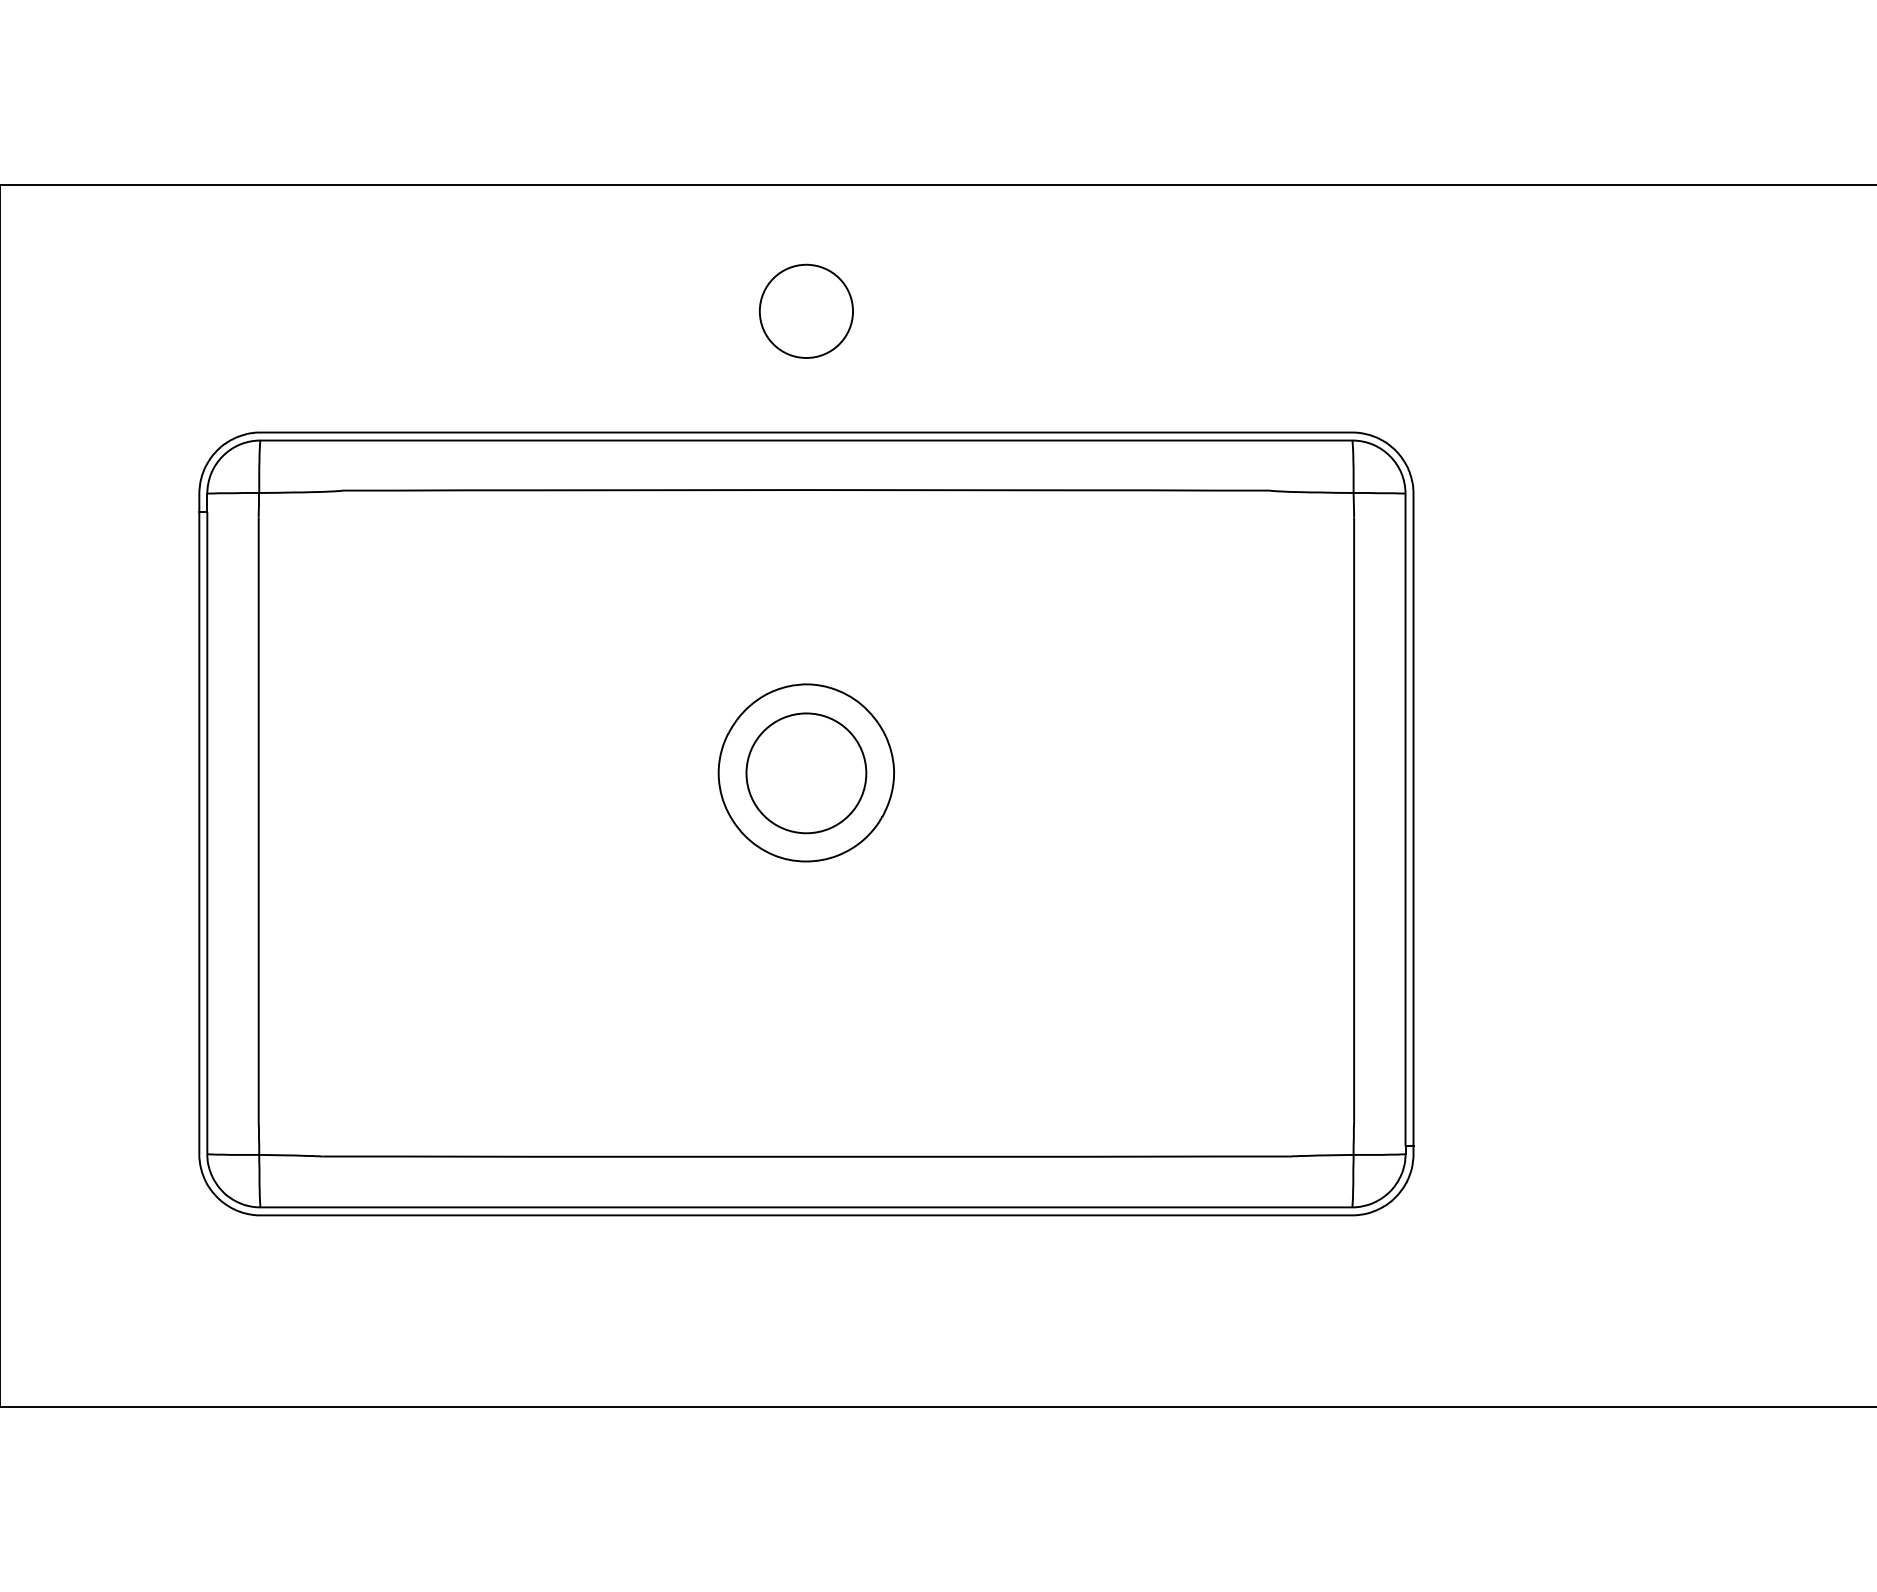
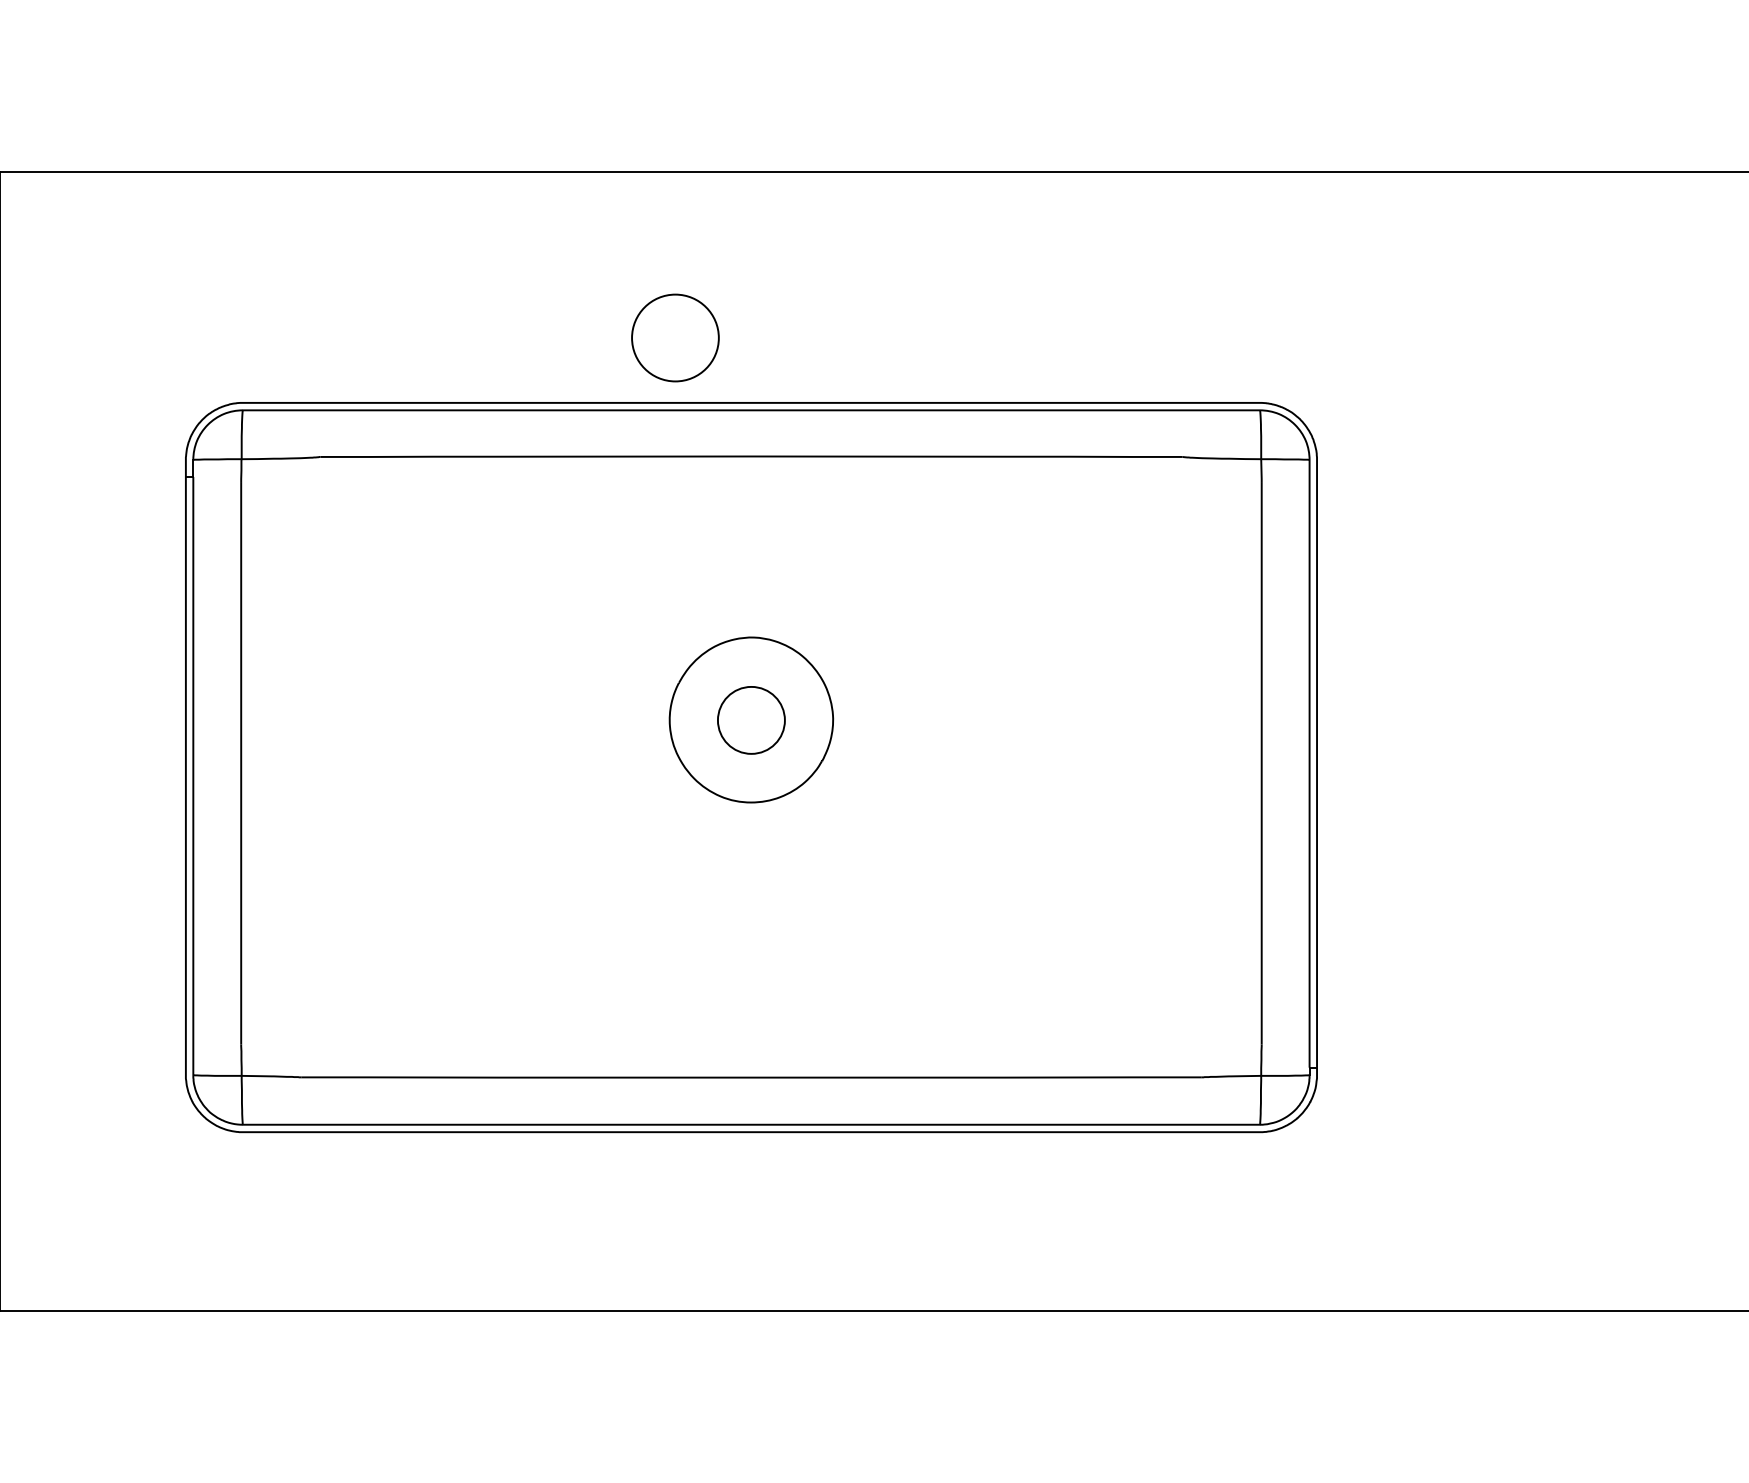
circle: (806, 310) -> (675, 337), moved
circle: (806, 773) -> (751, 720), size x0.6

